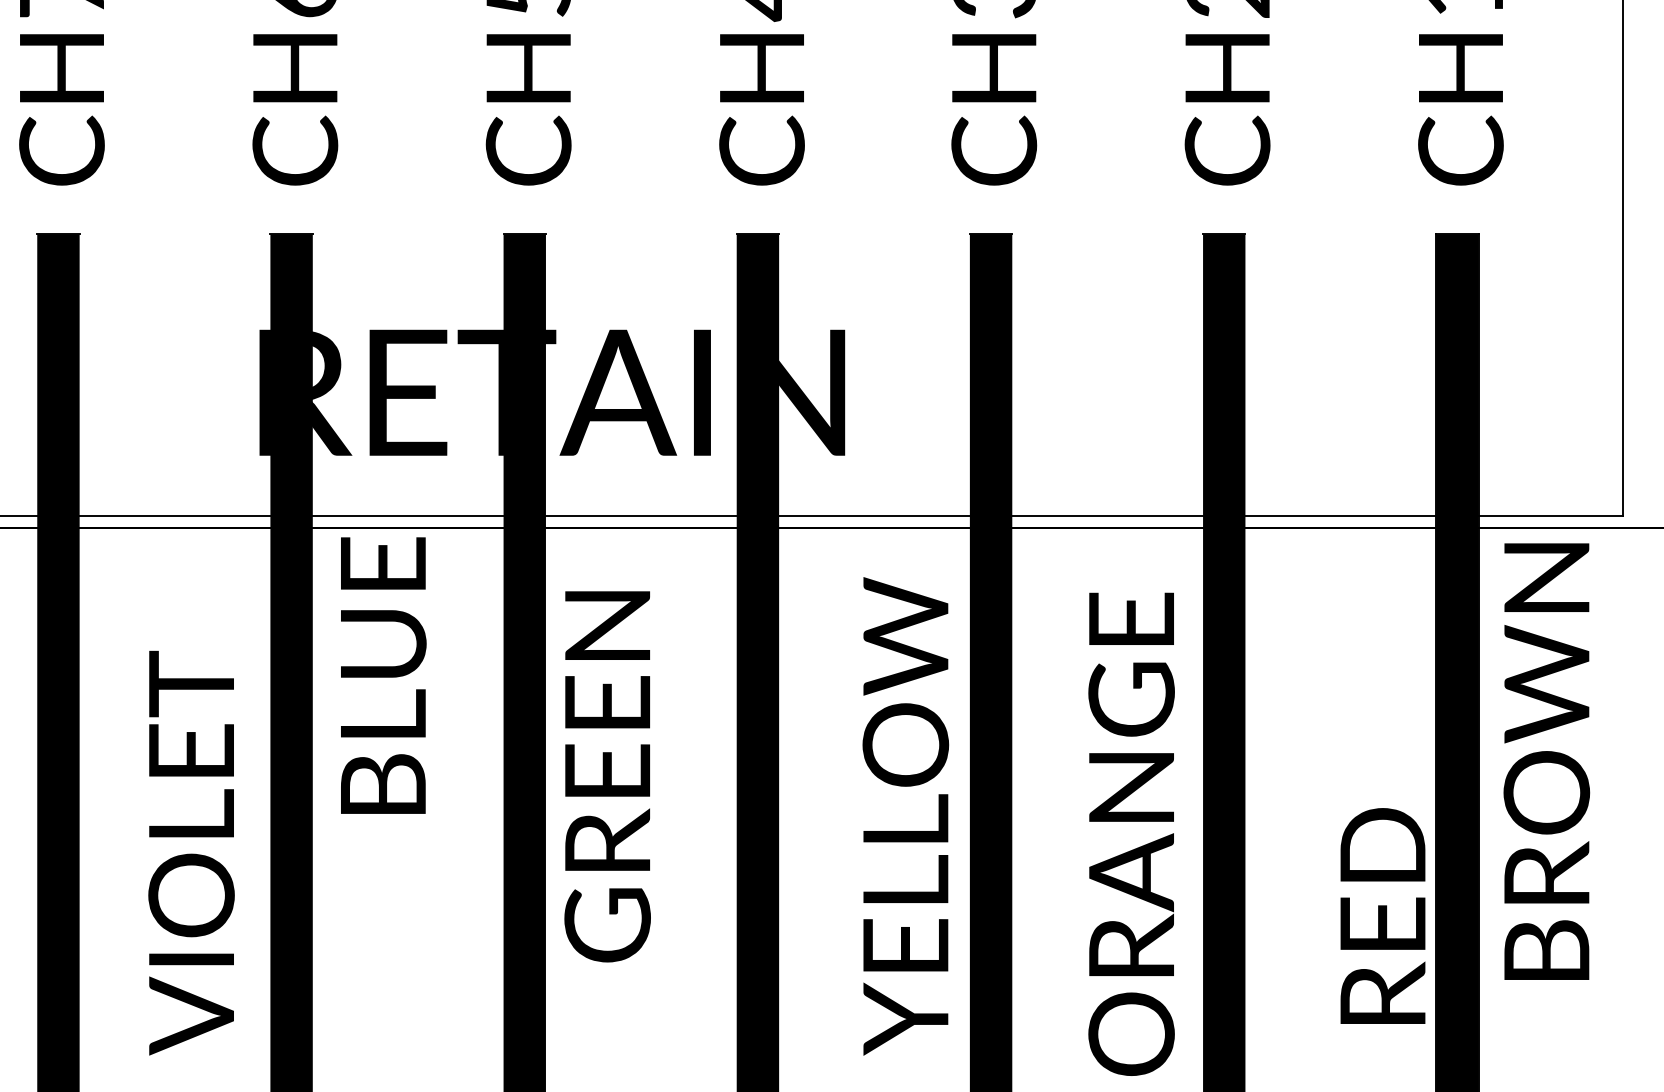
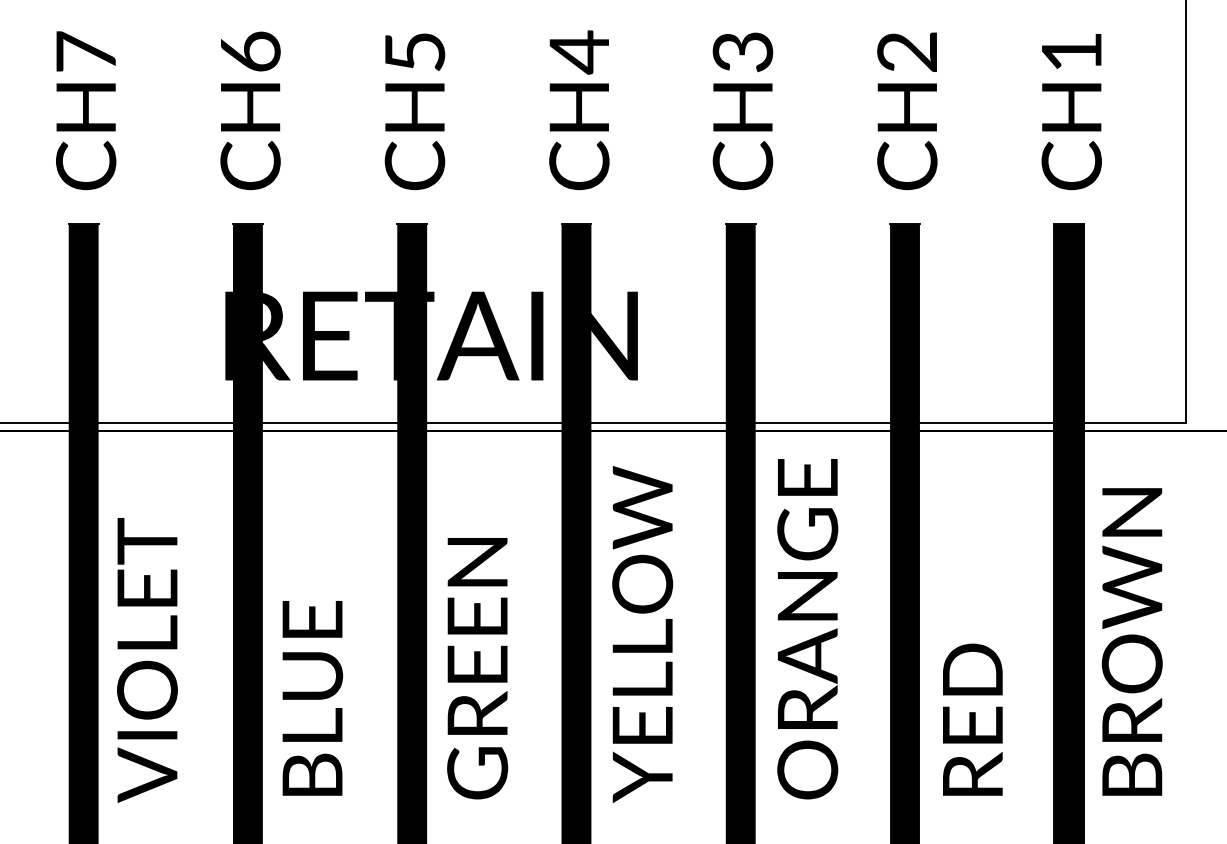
text: (383, 675) -> (312, 698), moved
text: (1545, 760) -> (1131, 641), moved
text: (607, 776) -> (477, 668), moved
text: (905, 816) -> (642, 634), moved
text: (1131, 834) -> (807, 629), moved
text: (191, 853) -> (147, 660), moved
text: (1382, 915) -> (972, 719), moved

